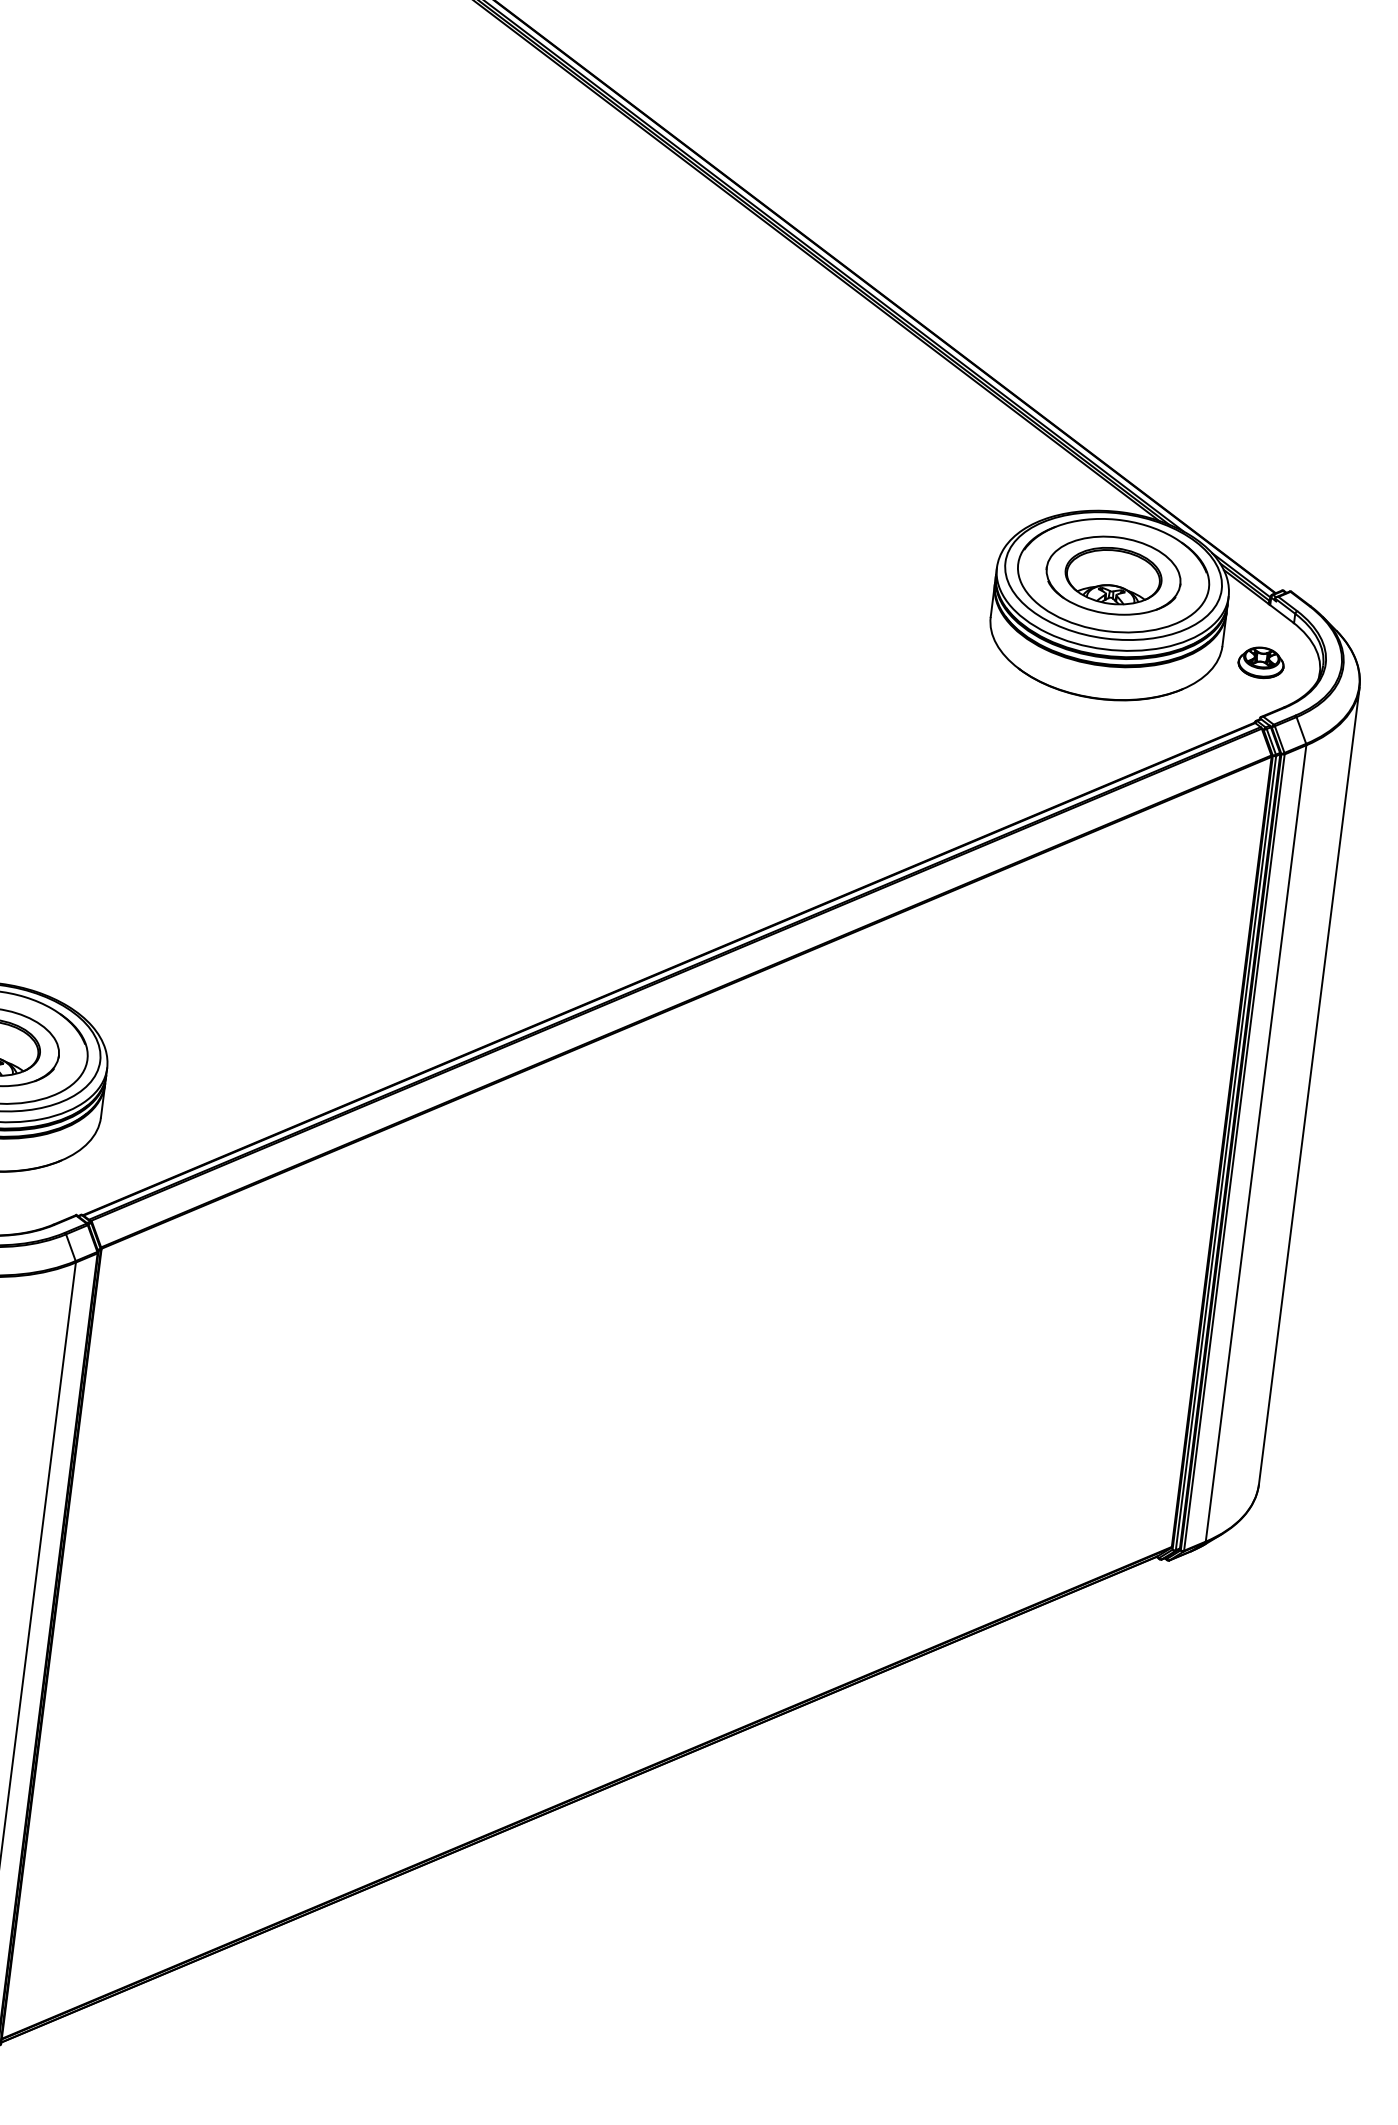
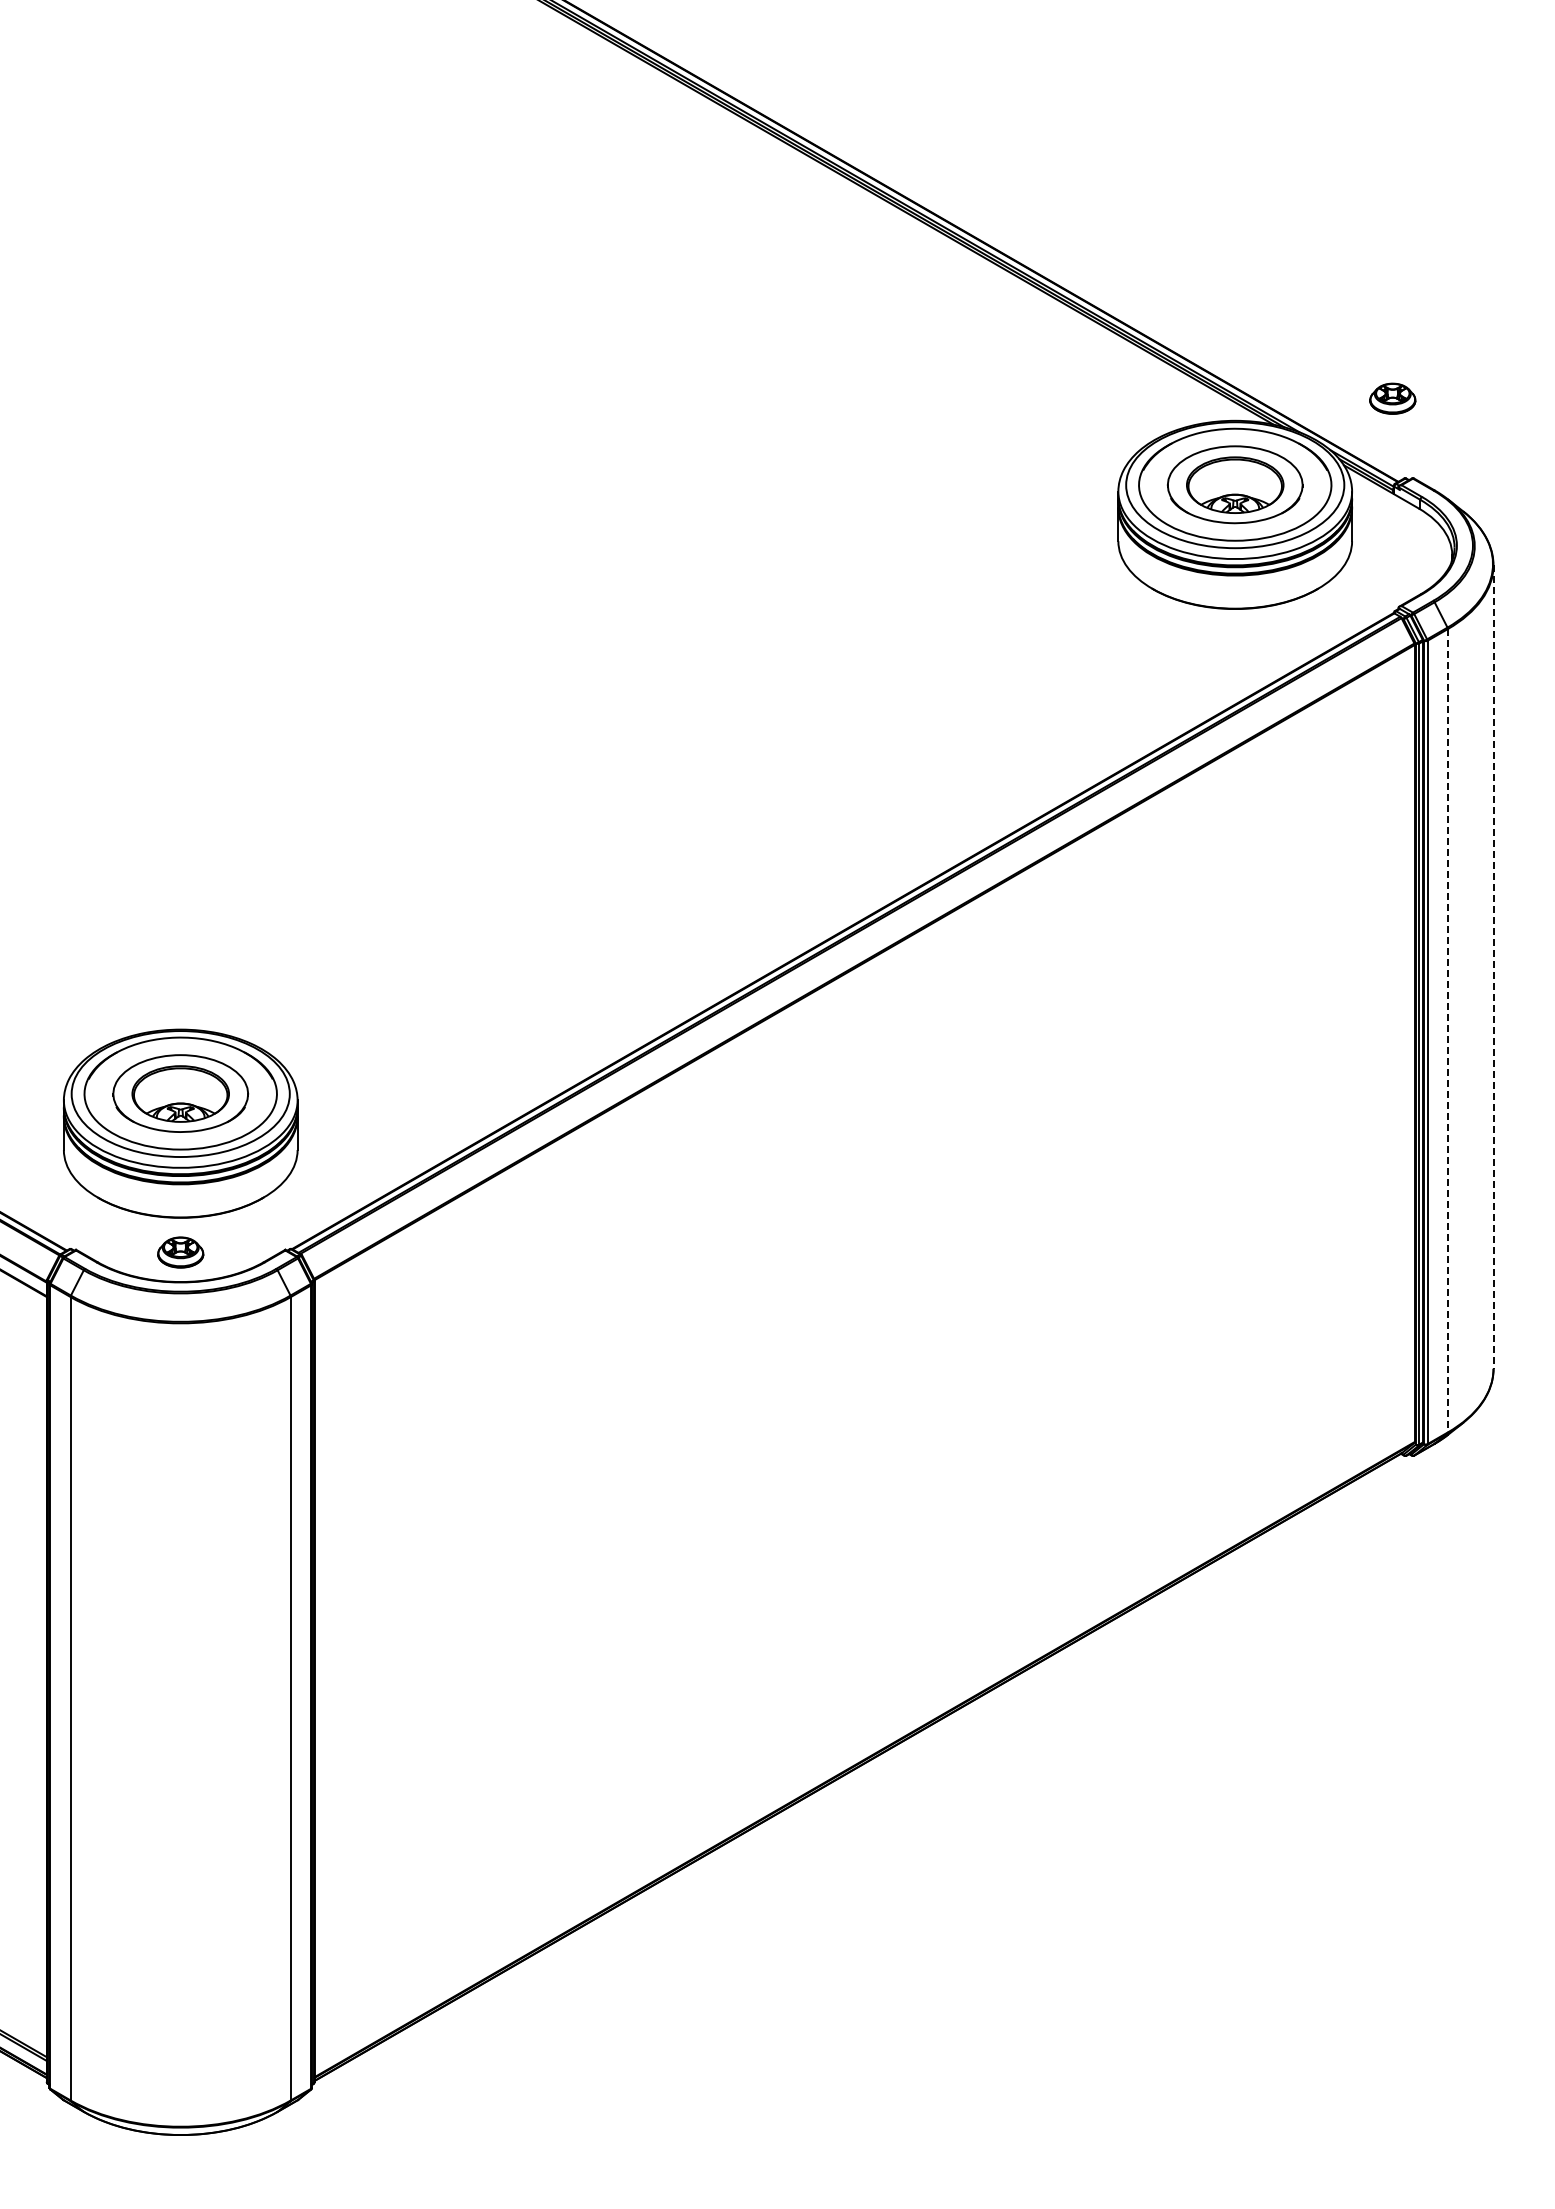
part: (1261, 662) -> (1392, 398), moved
line: (1309, 1086) -> (1493, 967), solid -> dashed
line: (1255, 1143) -> (1447, 1030), solid -> dashed

